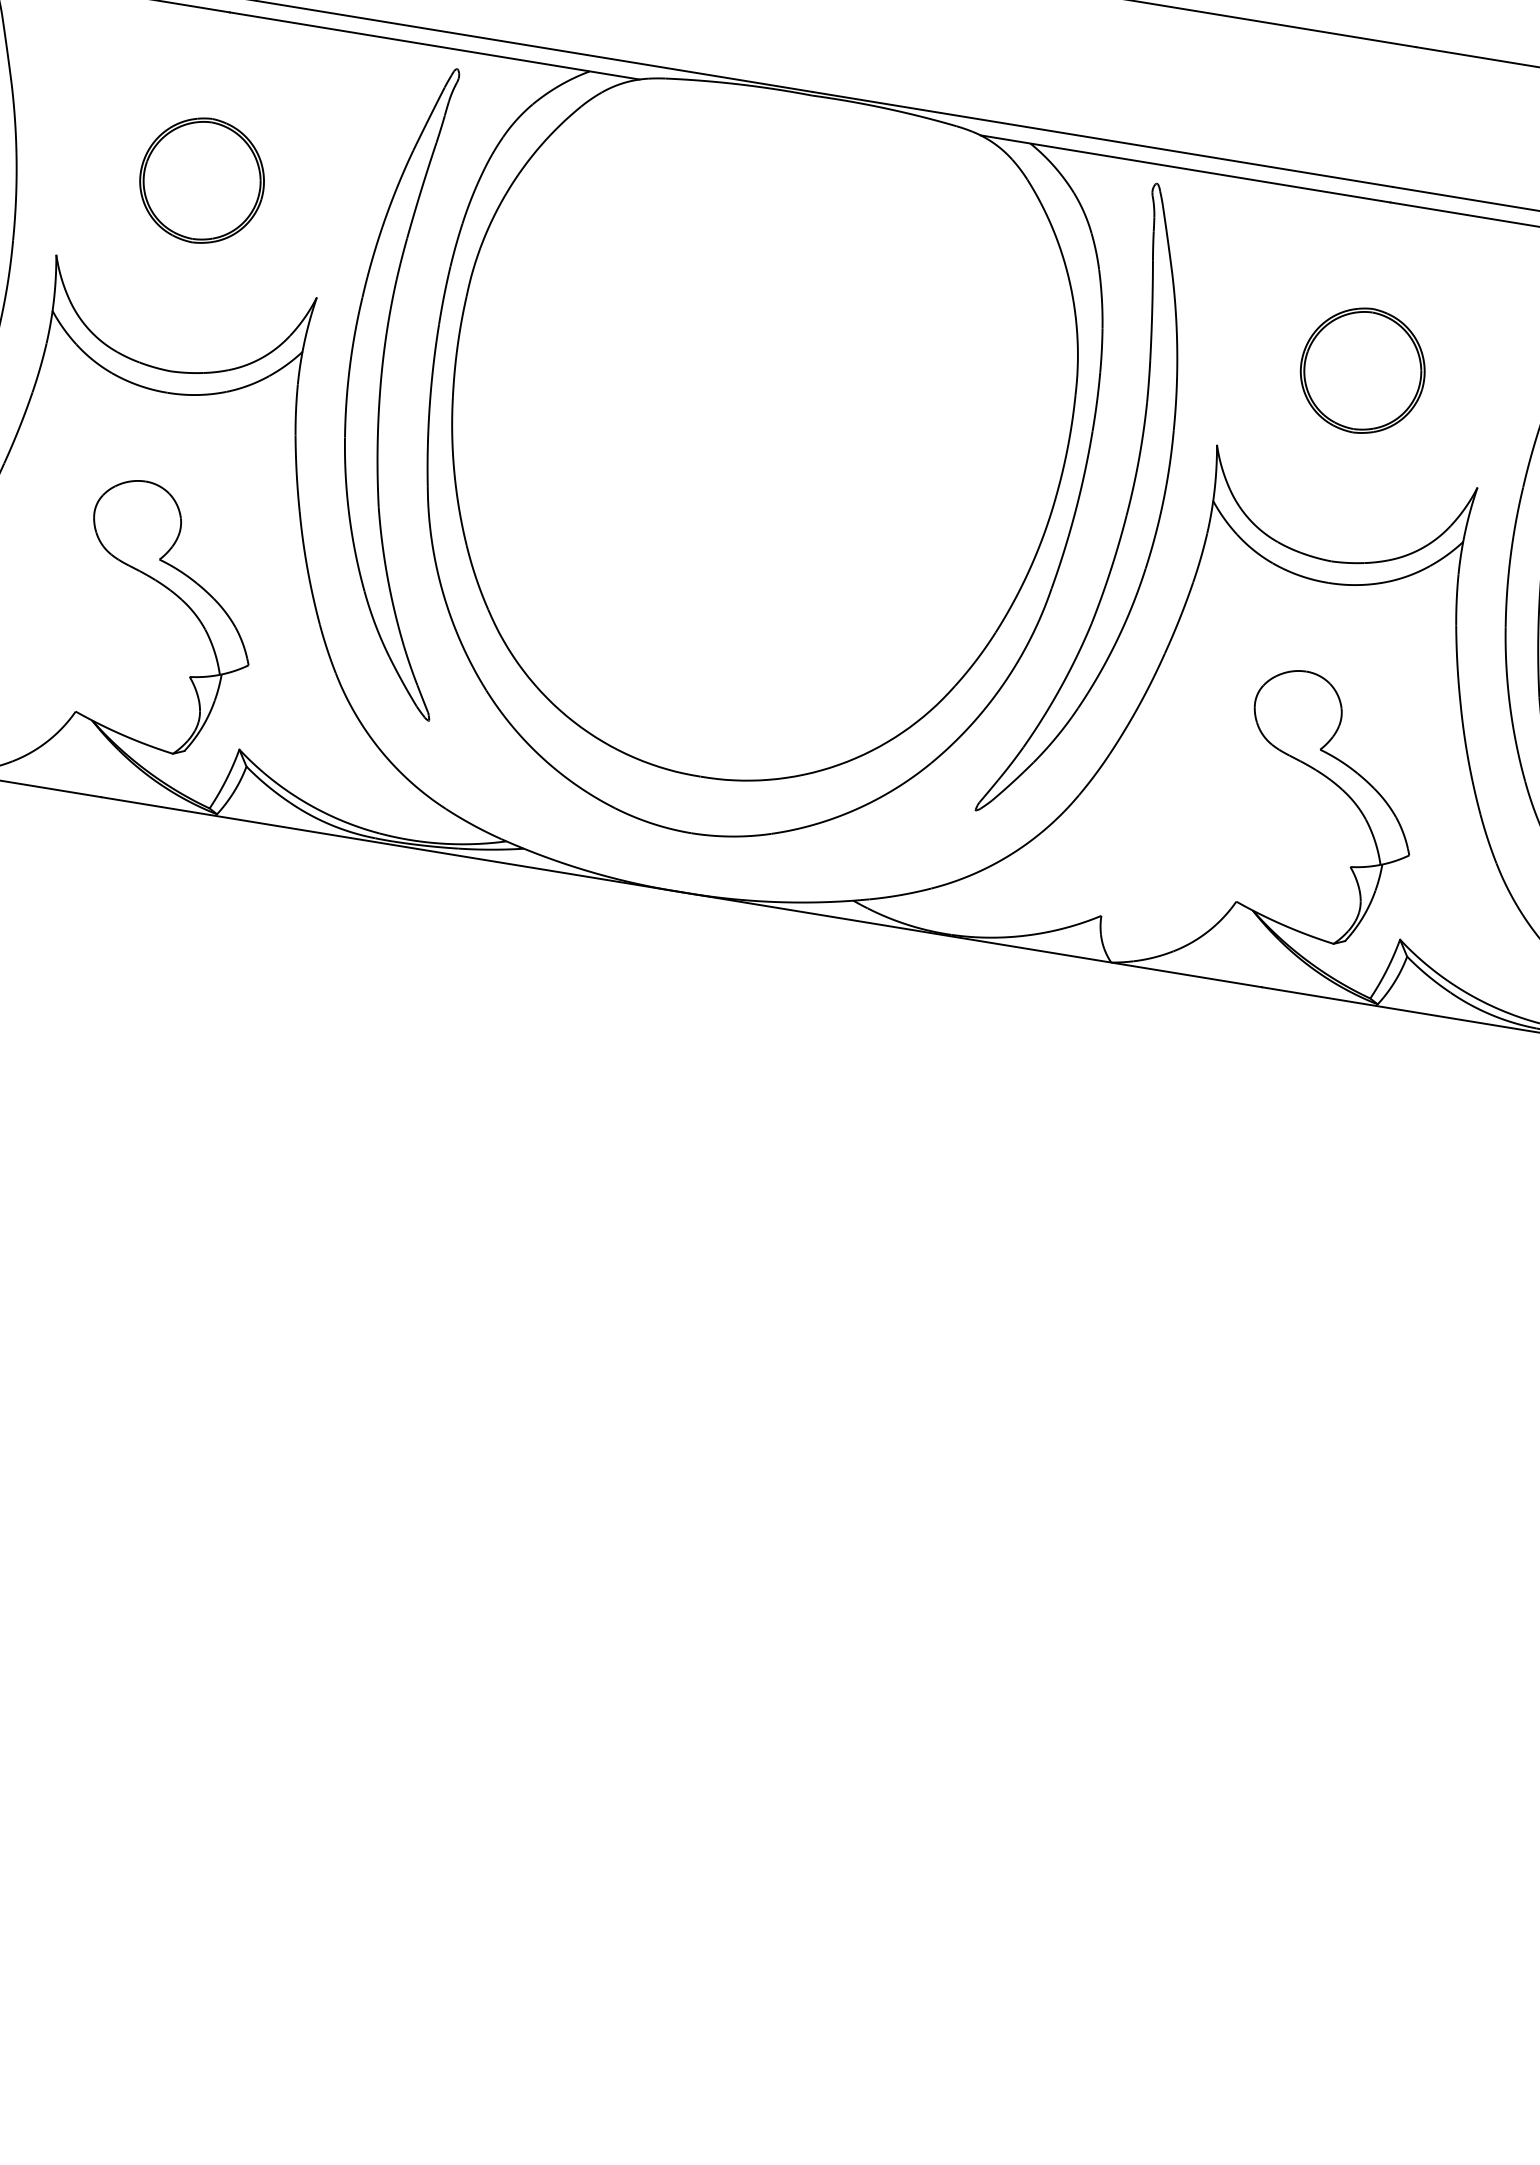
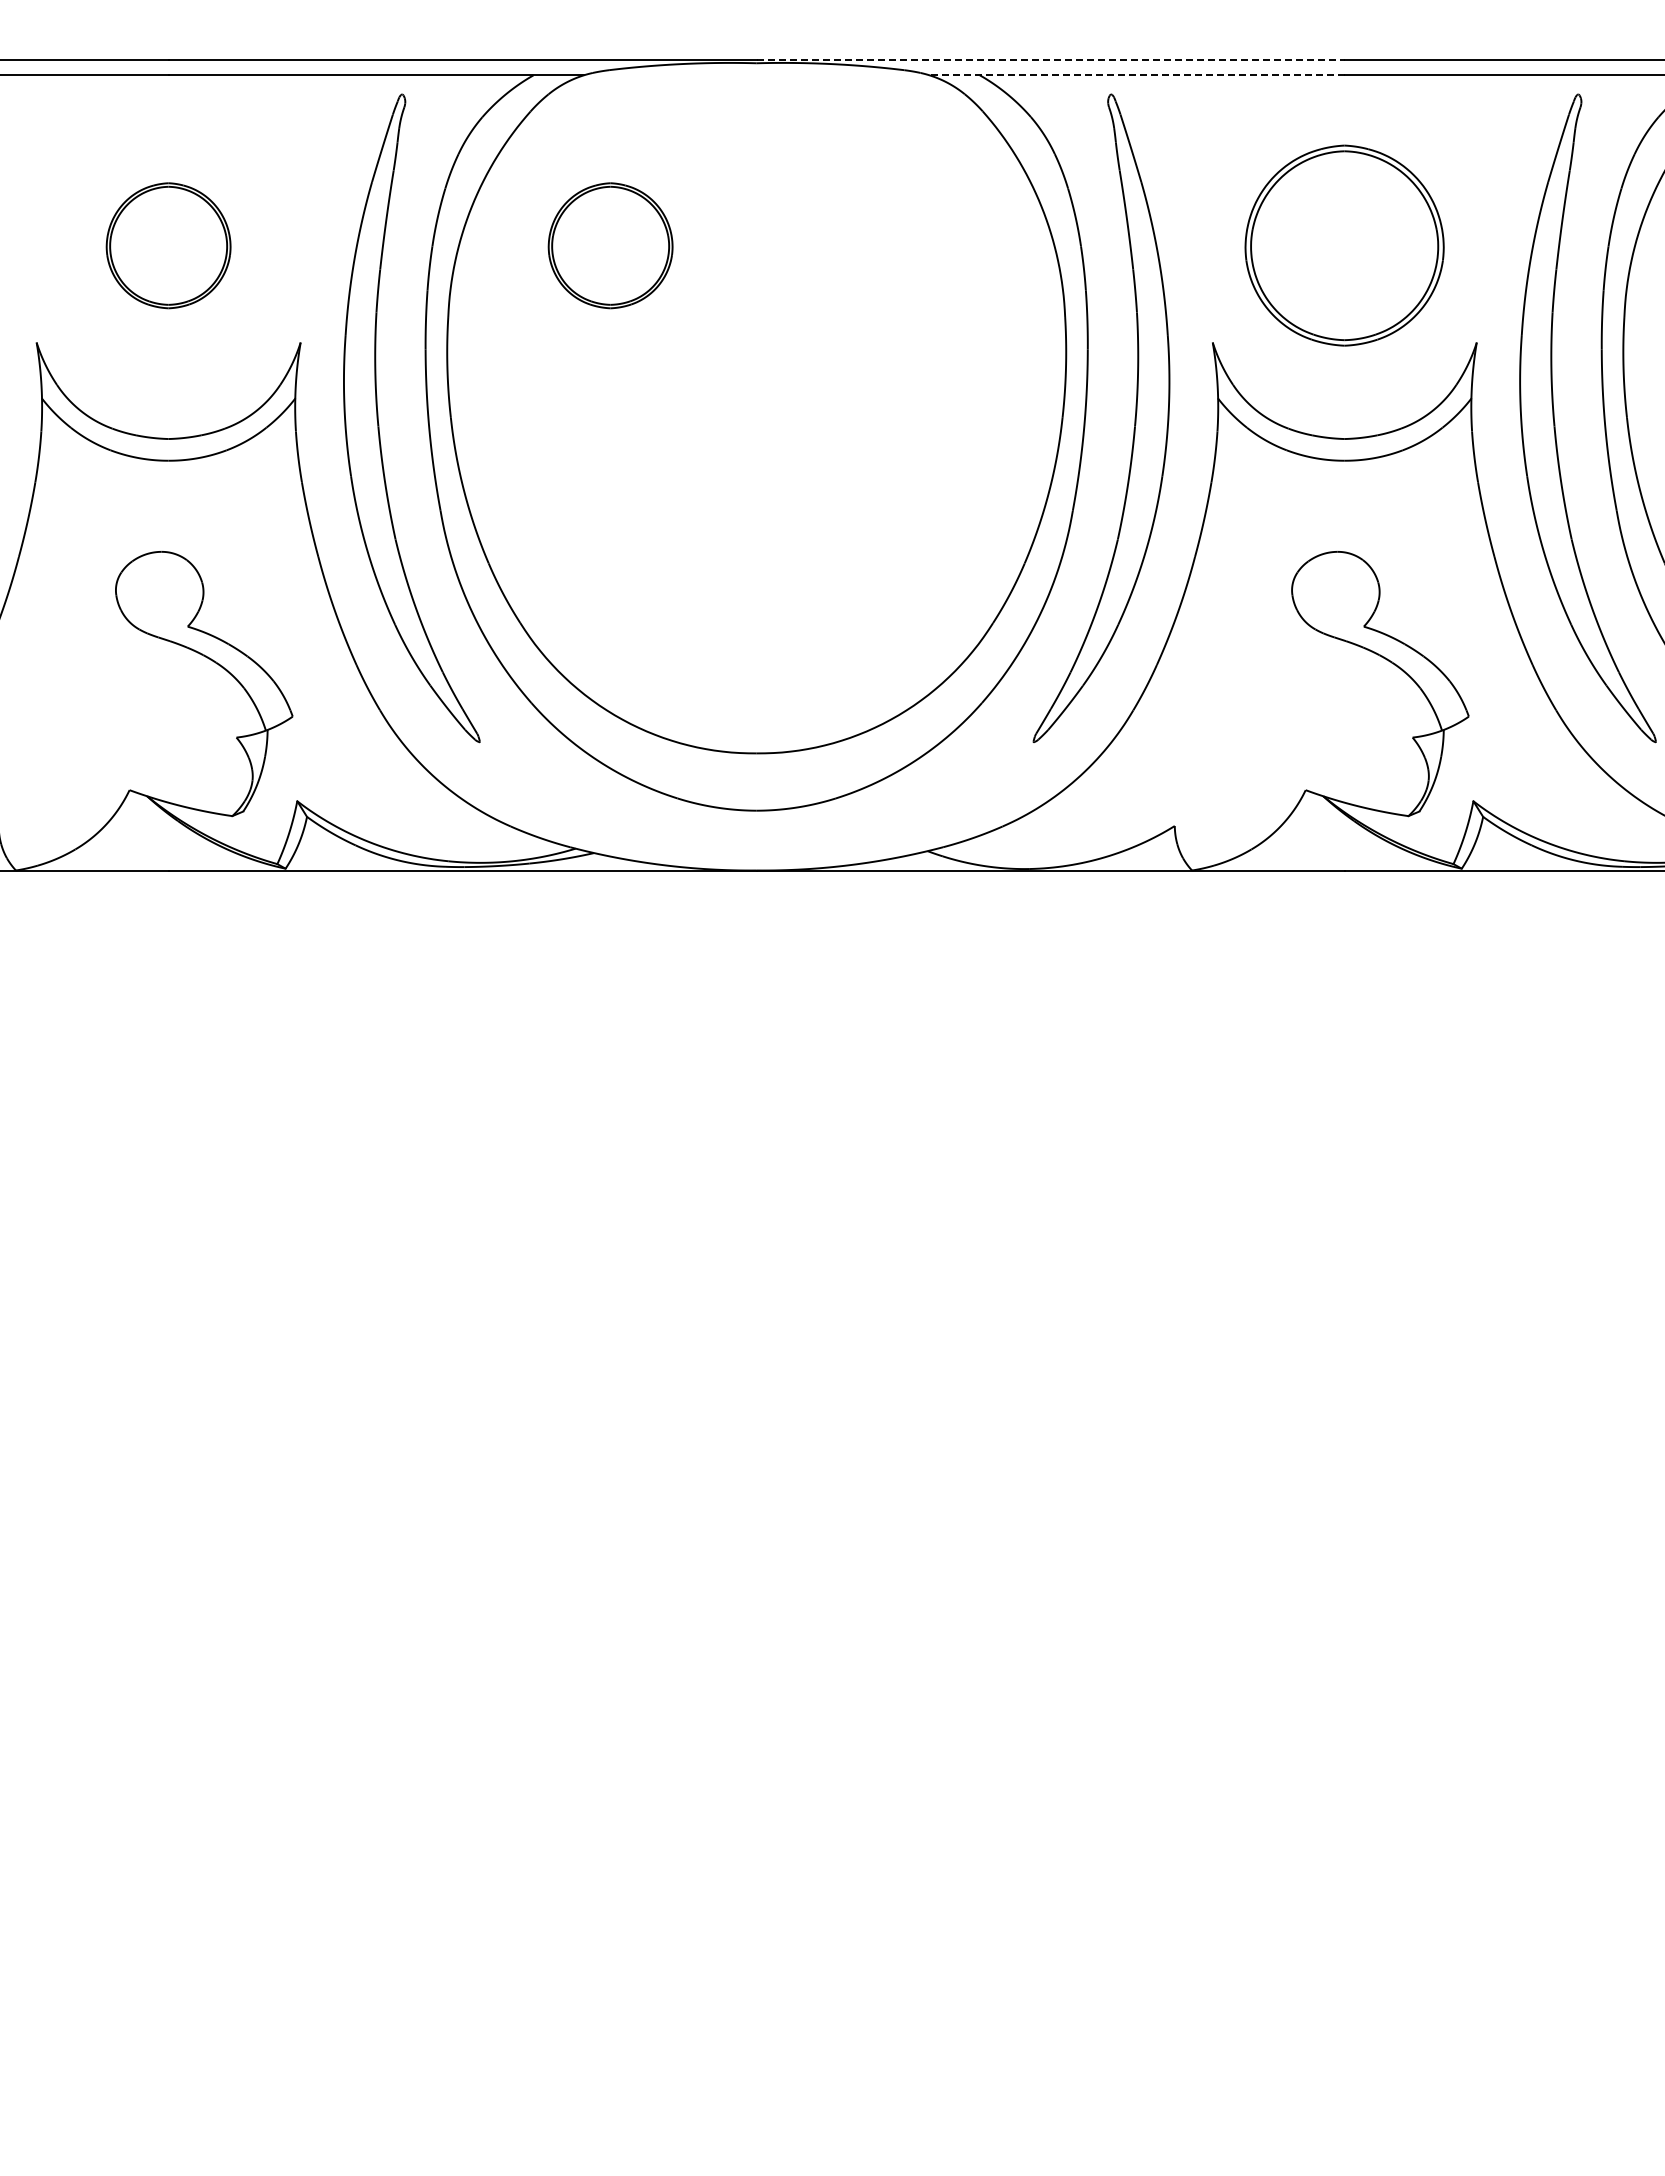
line: (1103, 139) -> (1051, 59), solid -> dashed
line: (1185, 169) -> (1137, 75), solid -> dashed
part: (638, 251) -> (610, 245), added
part: (1362, 370) -> (1344, 245), size x1.6

